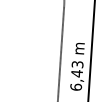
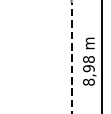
text: (76, 75) -> (88, 70), 6,43 -> 8,98

